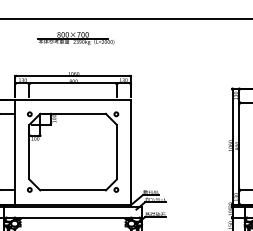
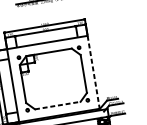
line: (131, 152) -> (94, 72), solid -> dashed
line: (73, 190) -> (58, 105), solid -> dashed

